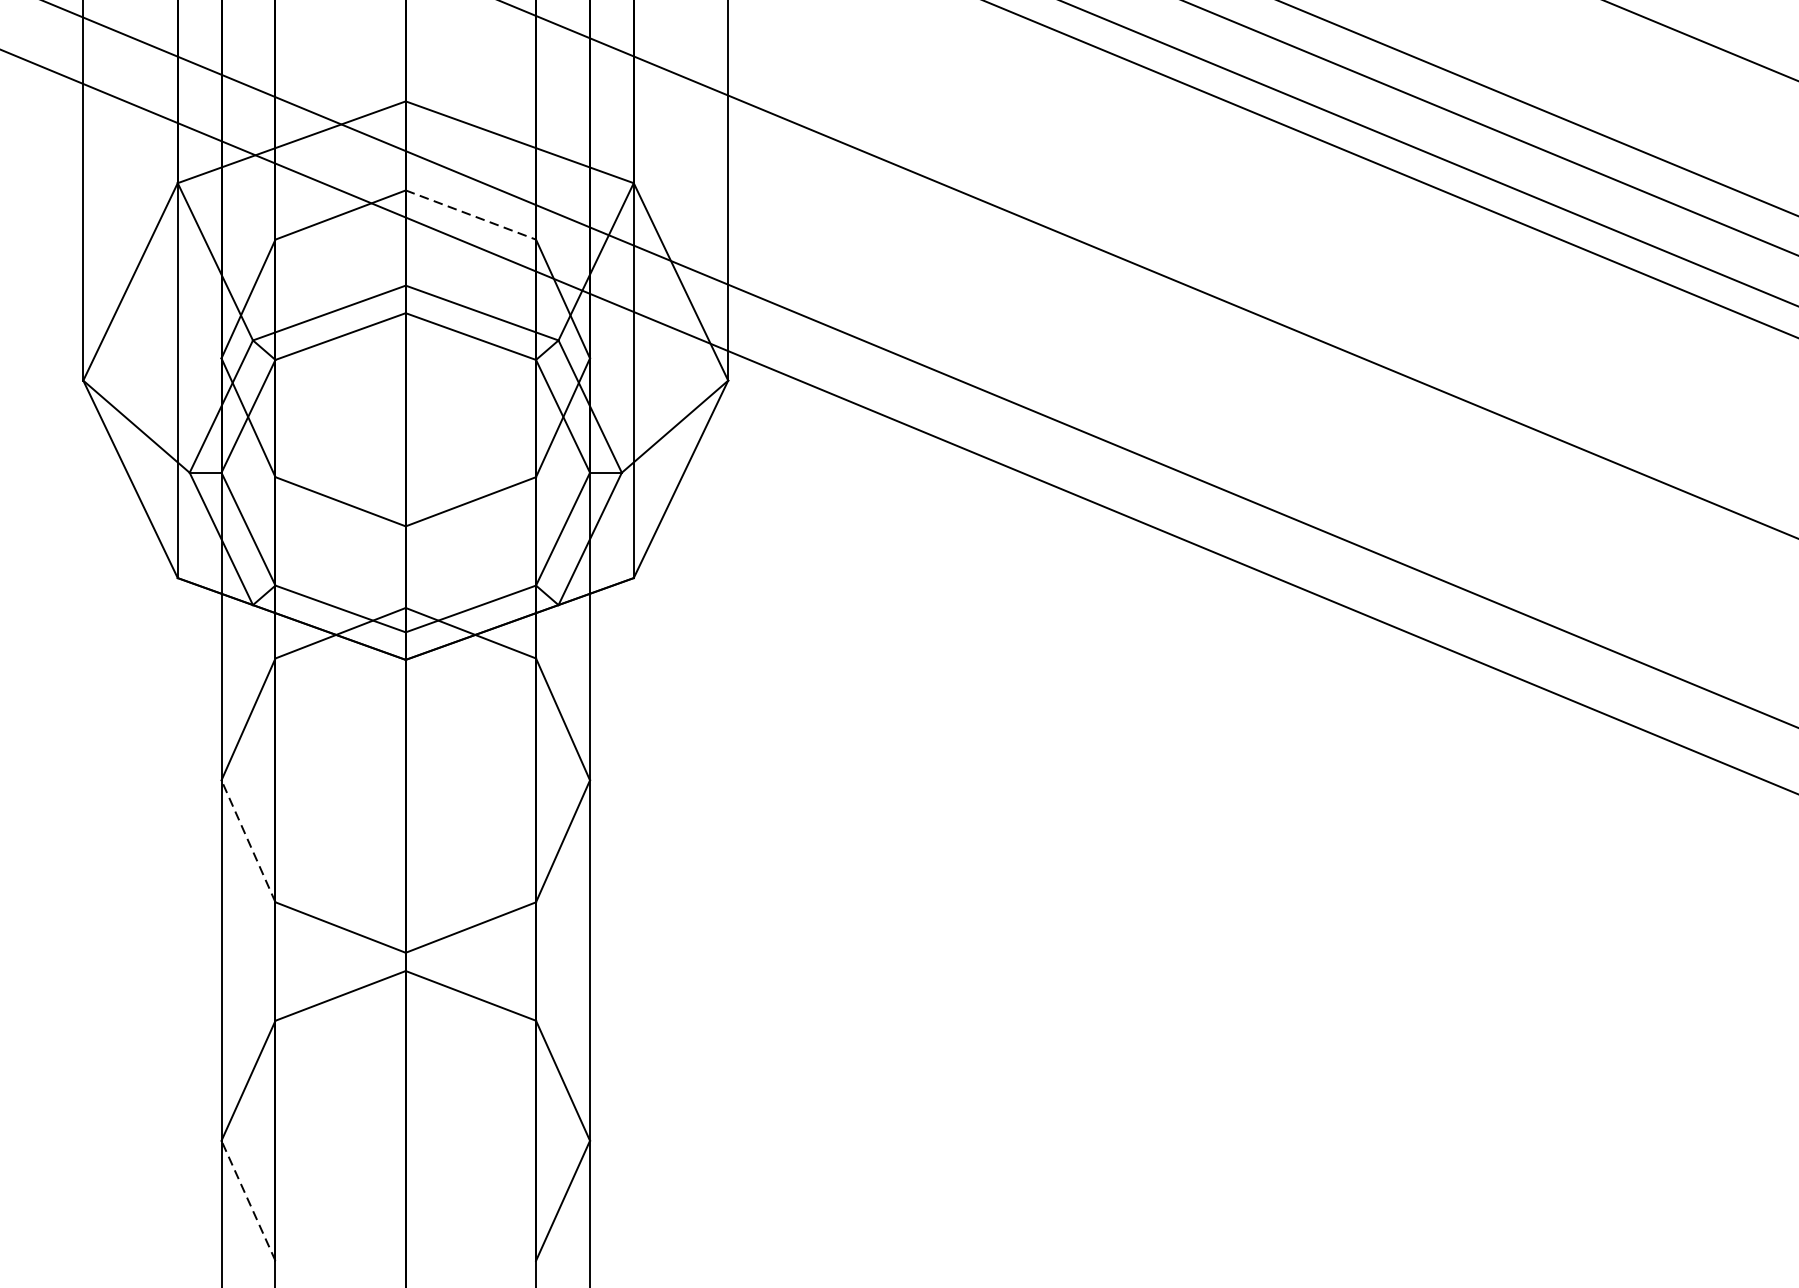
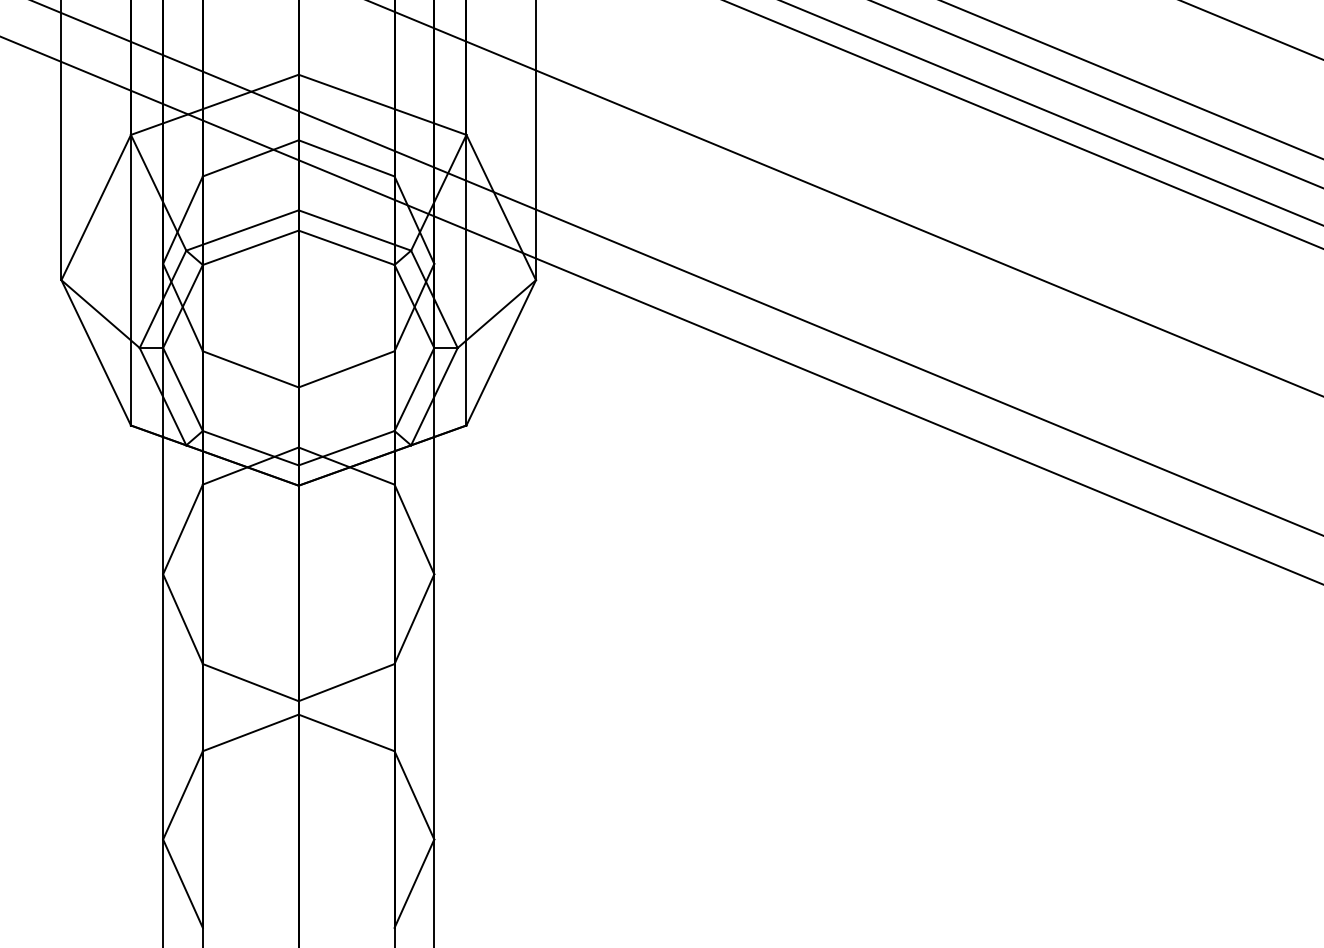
line: (472, 215) -> (347, 158), dashed -> solid
line: (247, 840) -> (182, 618), dashed -> solid
line: (247, 1200) -> (182, 883), dashed -> solid

